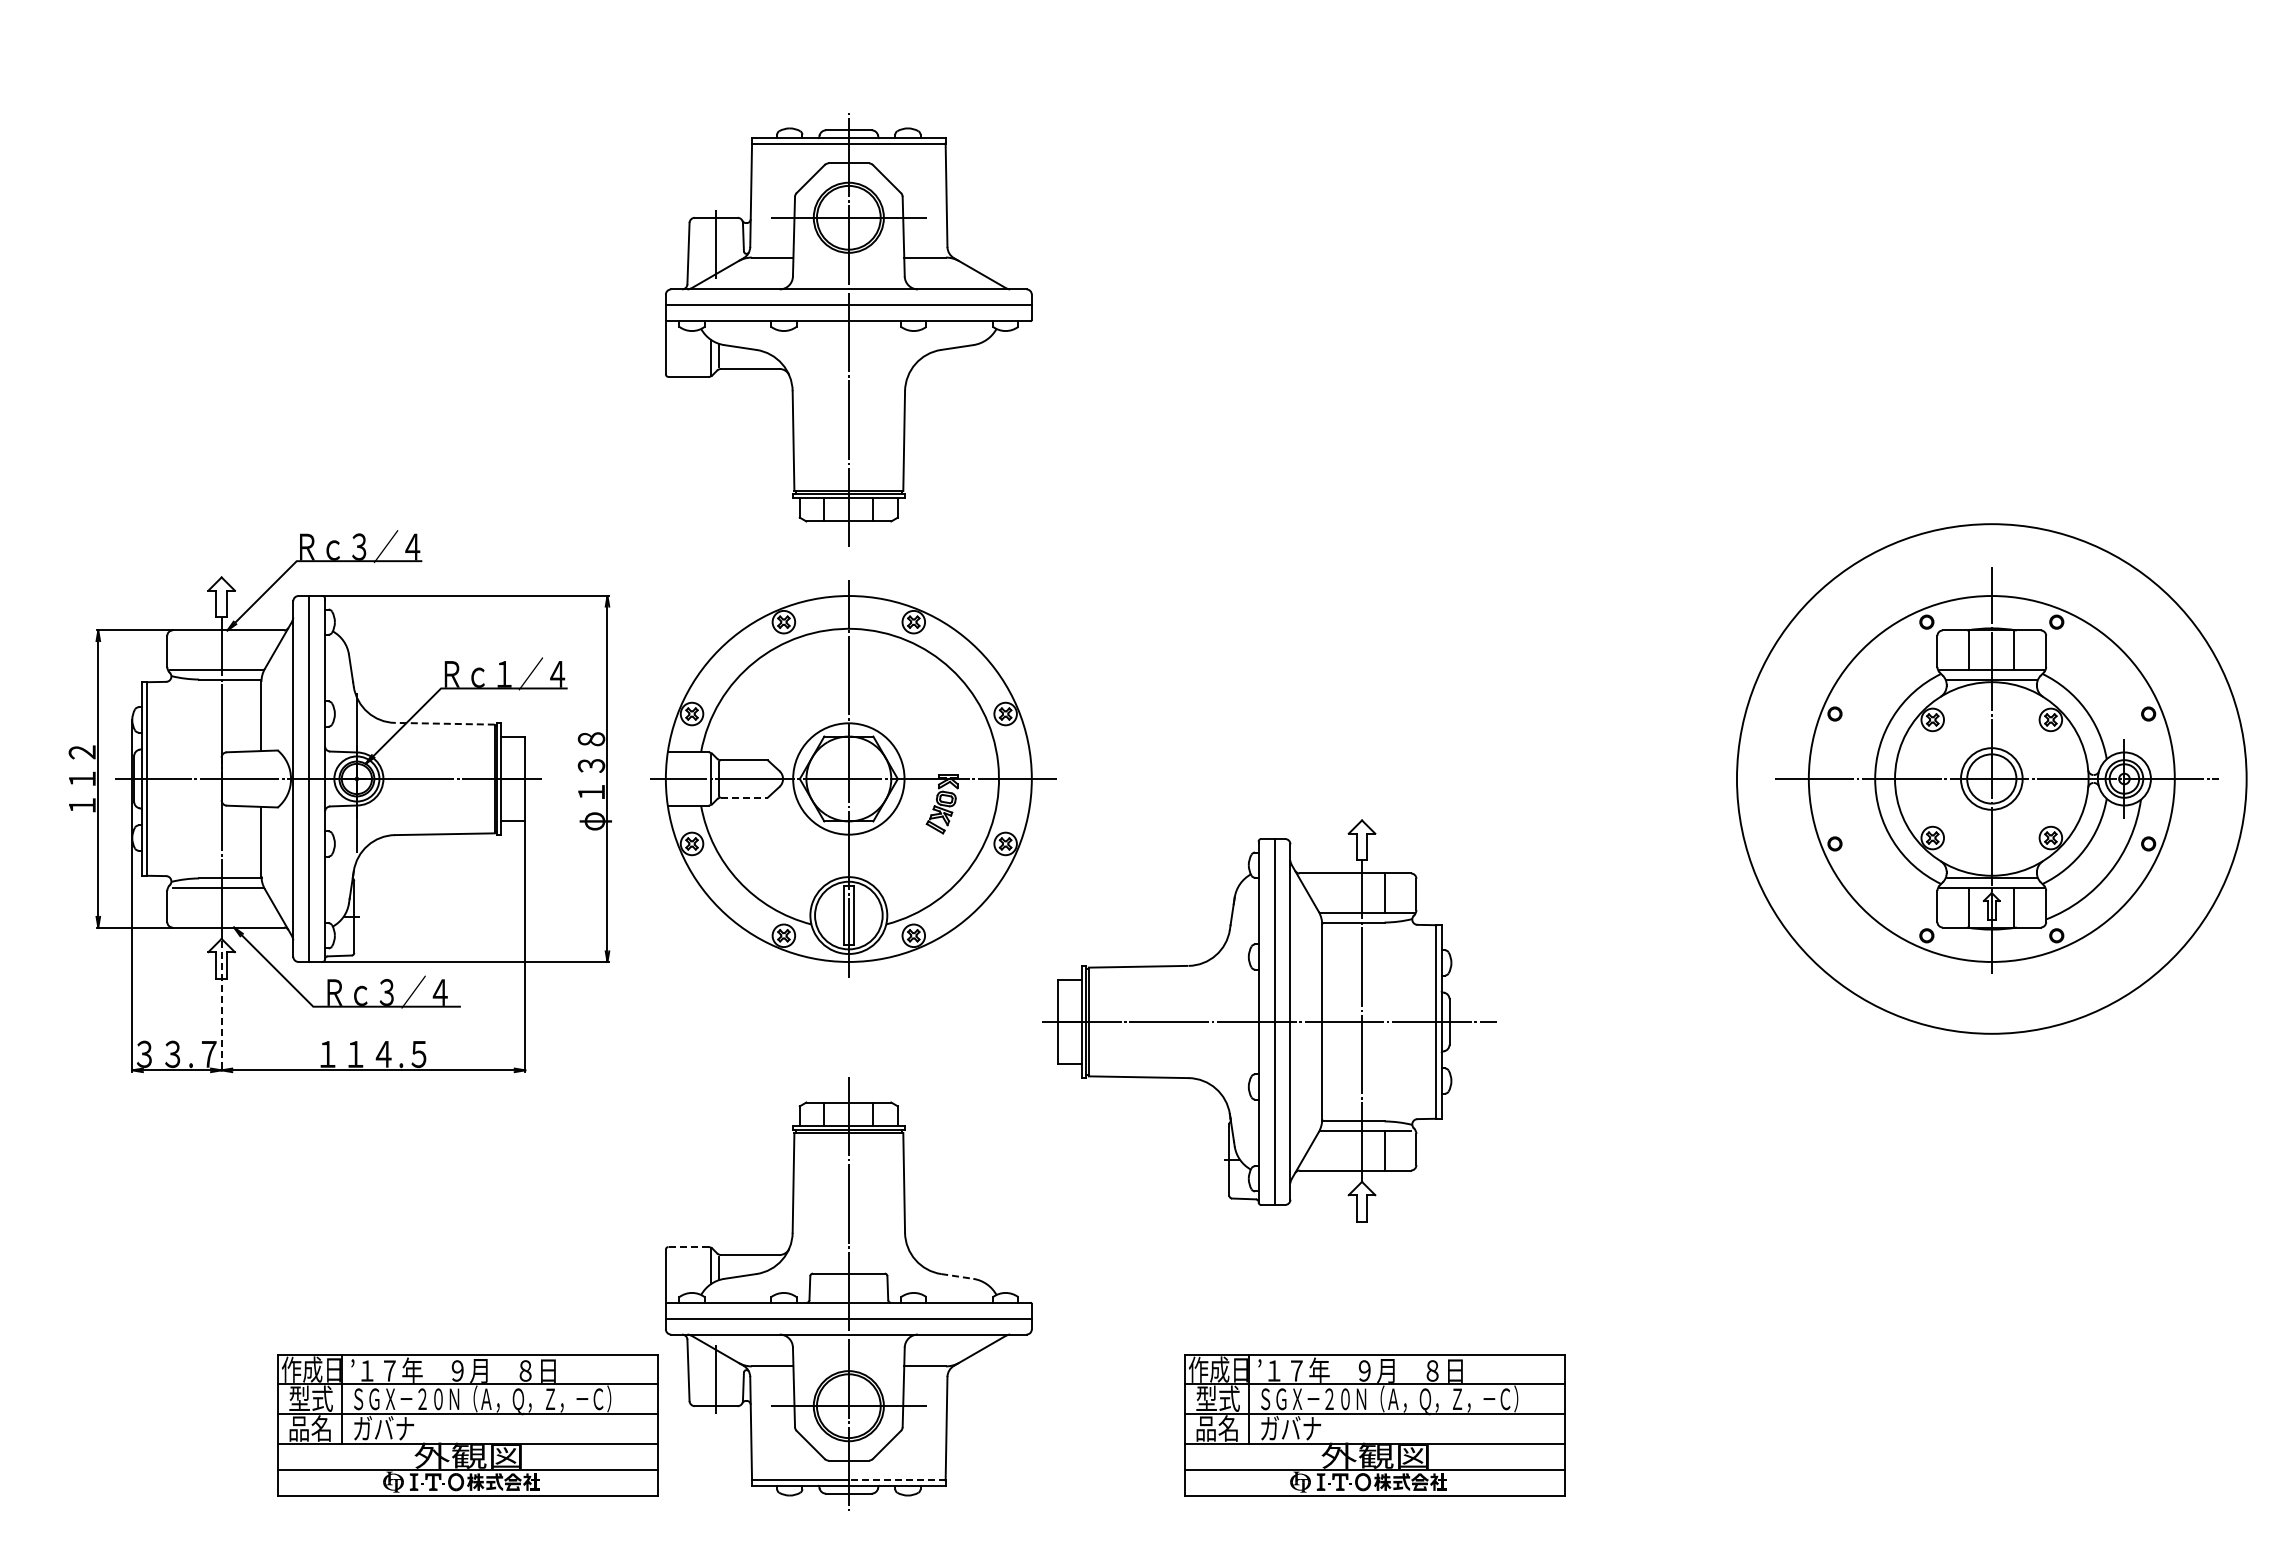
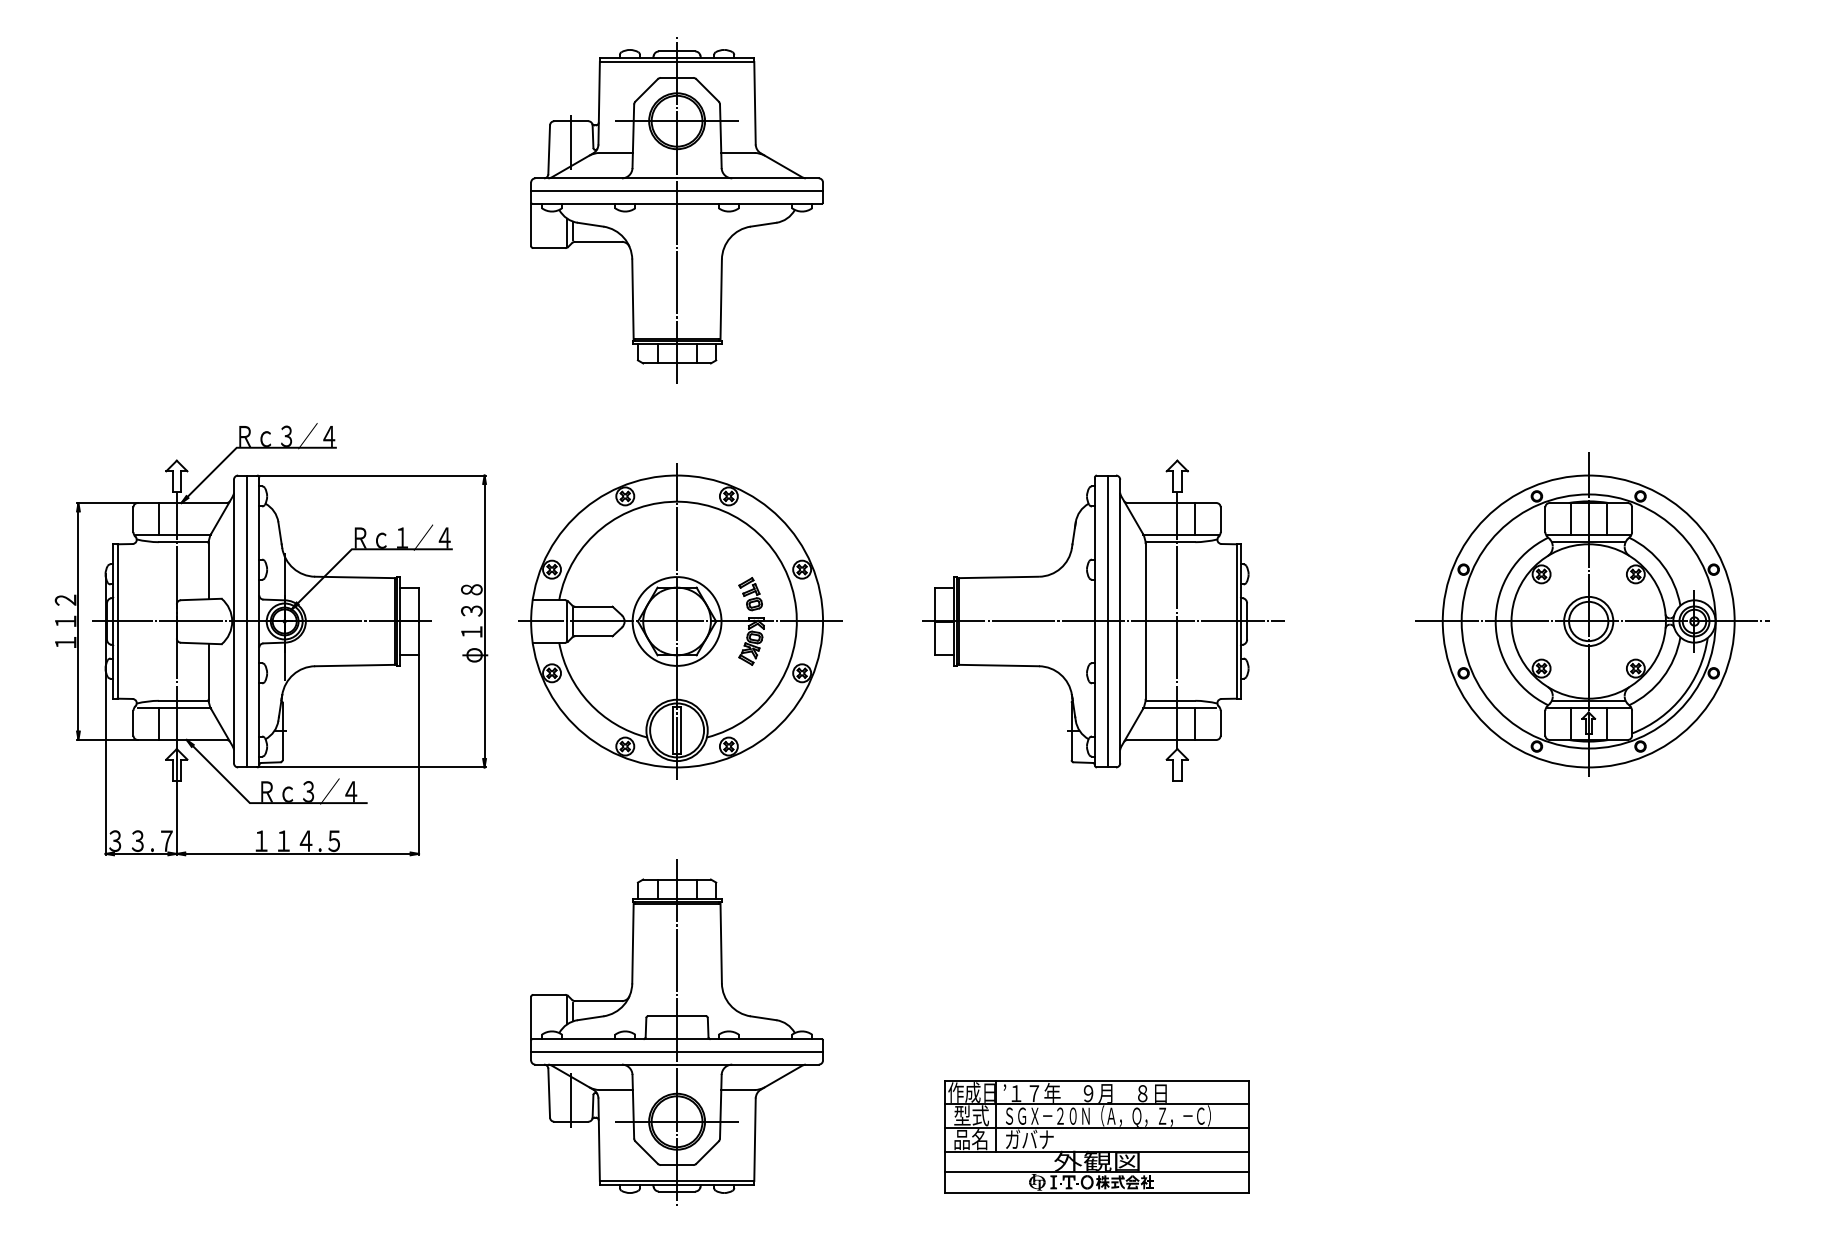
part: (848, 329) -> (676, 210), moved
line: (199, 650) -> (159, 519), added
line: (444, 723) -> (354, 577), dashed -> solid
part: (940, 744) -> (750, 593), added
circle: (1991, 778) -> (1588, 621), size x0.62
line: (745, 797) -> (594, 636), dashed -> solid
line: (199, 907) -> (159, 723), added
line: (221, 1006) -> (176, 802), dashed -> solid
part: (1269, 1020) -> (1103, 620), moved
line: (689, 1247) -> (549, 995), dashed -> solid
line: (957, 1276) -> (763, 1018), dashed -> solid
part: (467, 1425) -> (372, 1137), removed
line: (896, 1480) -> (715, 1181), dashed -> solid

